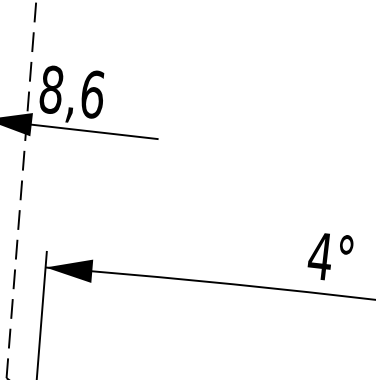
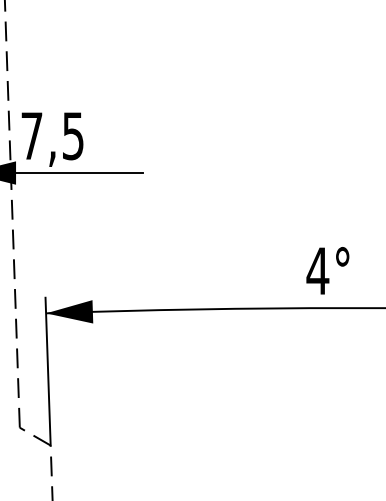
text: (72, 91) -> (52, 135), 8,6 -> 7,5

